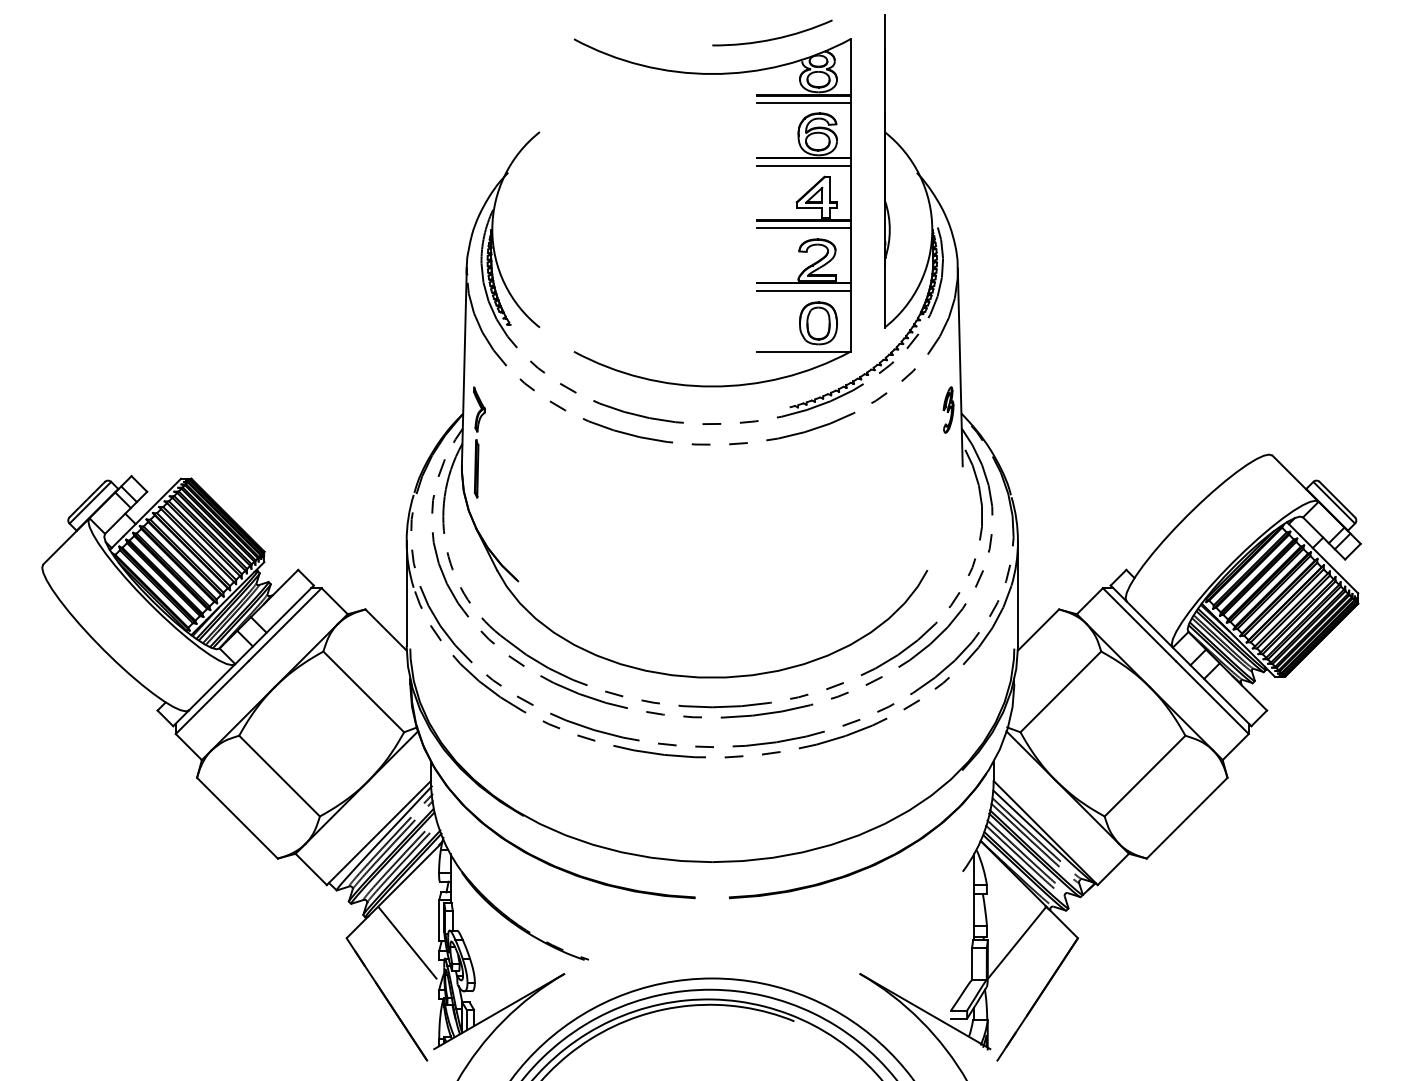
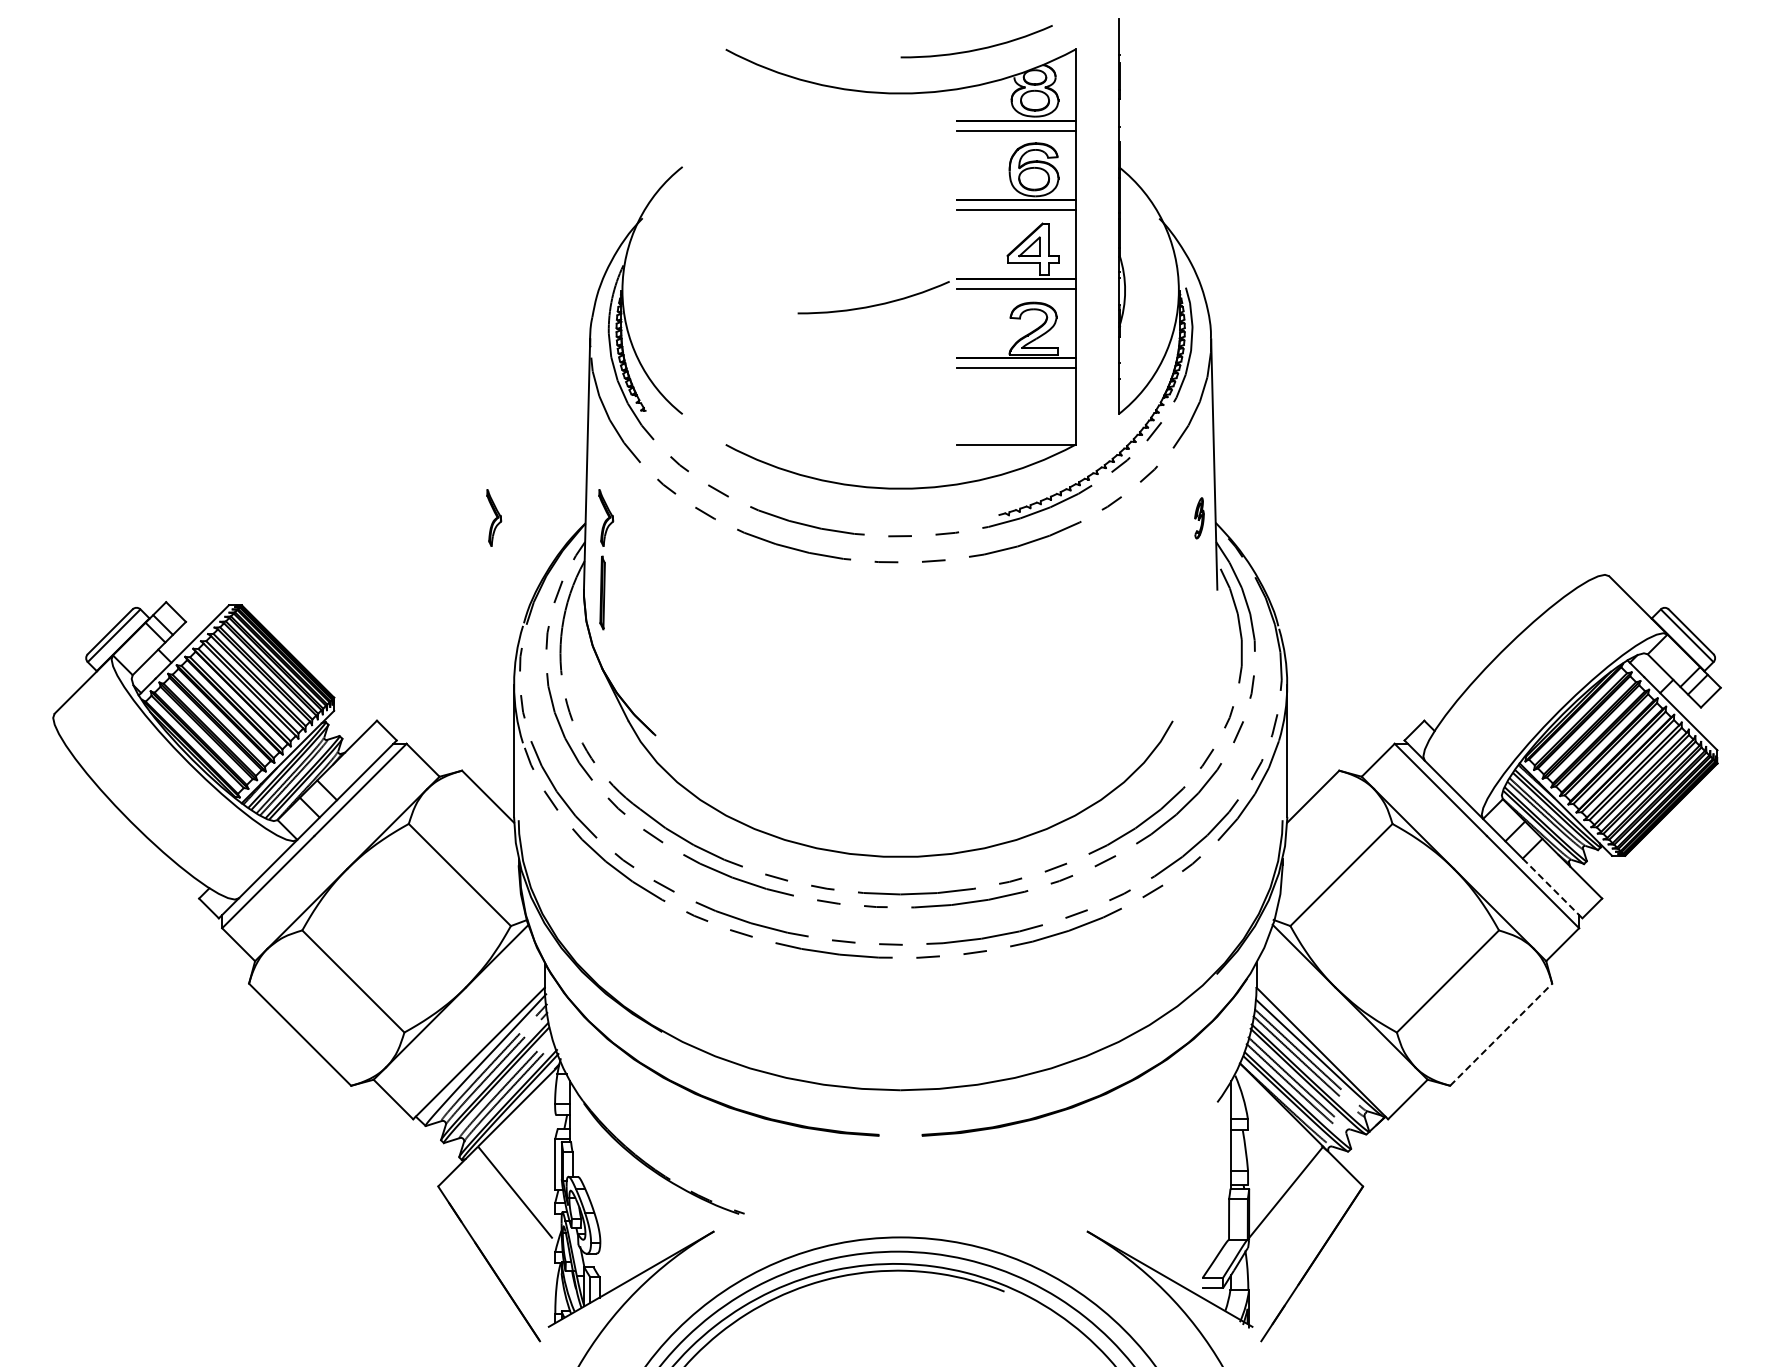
arc: (691, 240) -> (874, 304), added
part: (818, 323) -> (1034, 408), removed
part: (391, 409) -> (494, 517), added
part: (948, 409) -> (1199, 517), size x0.7
line: (1227, 702) -> (1552, 888), solid -> dashed
line: (1187, 818) -> (1501, 1034), solid -> dashed

